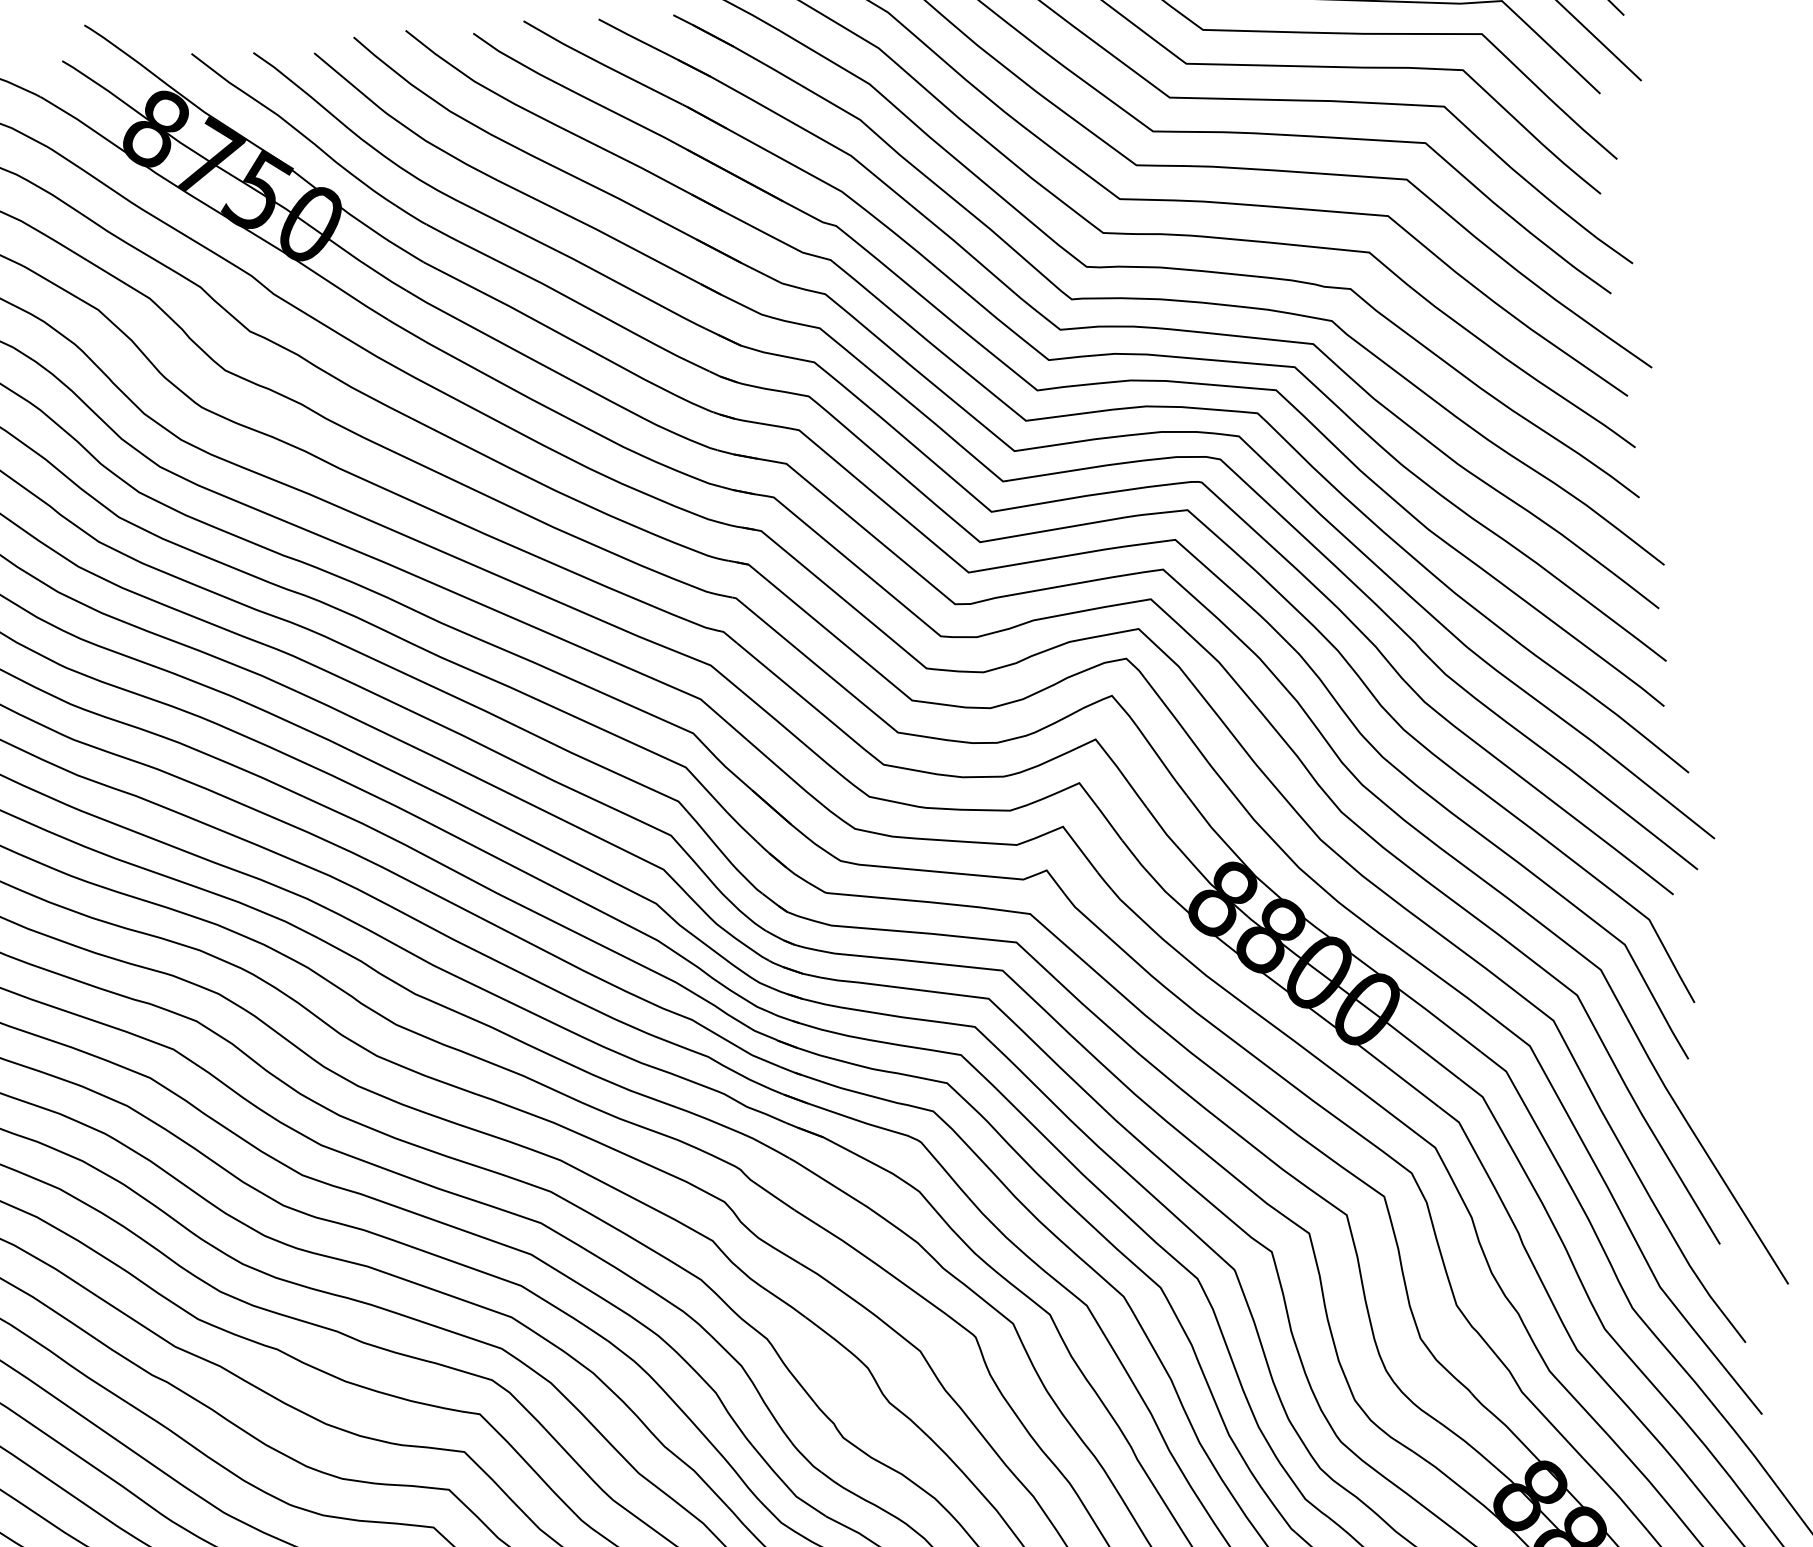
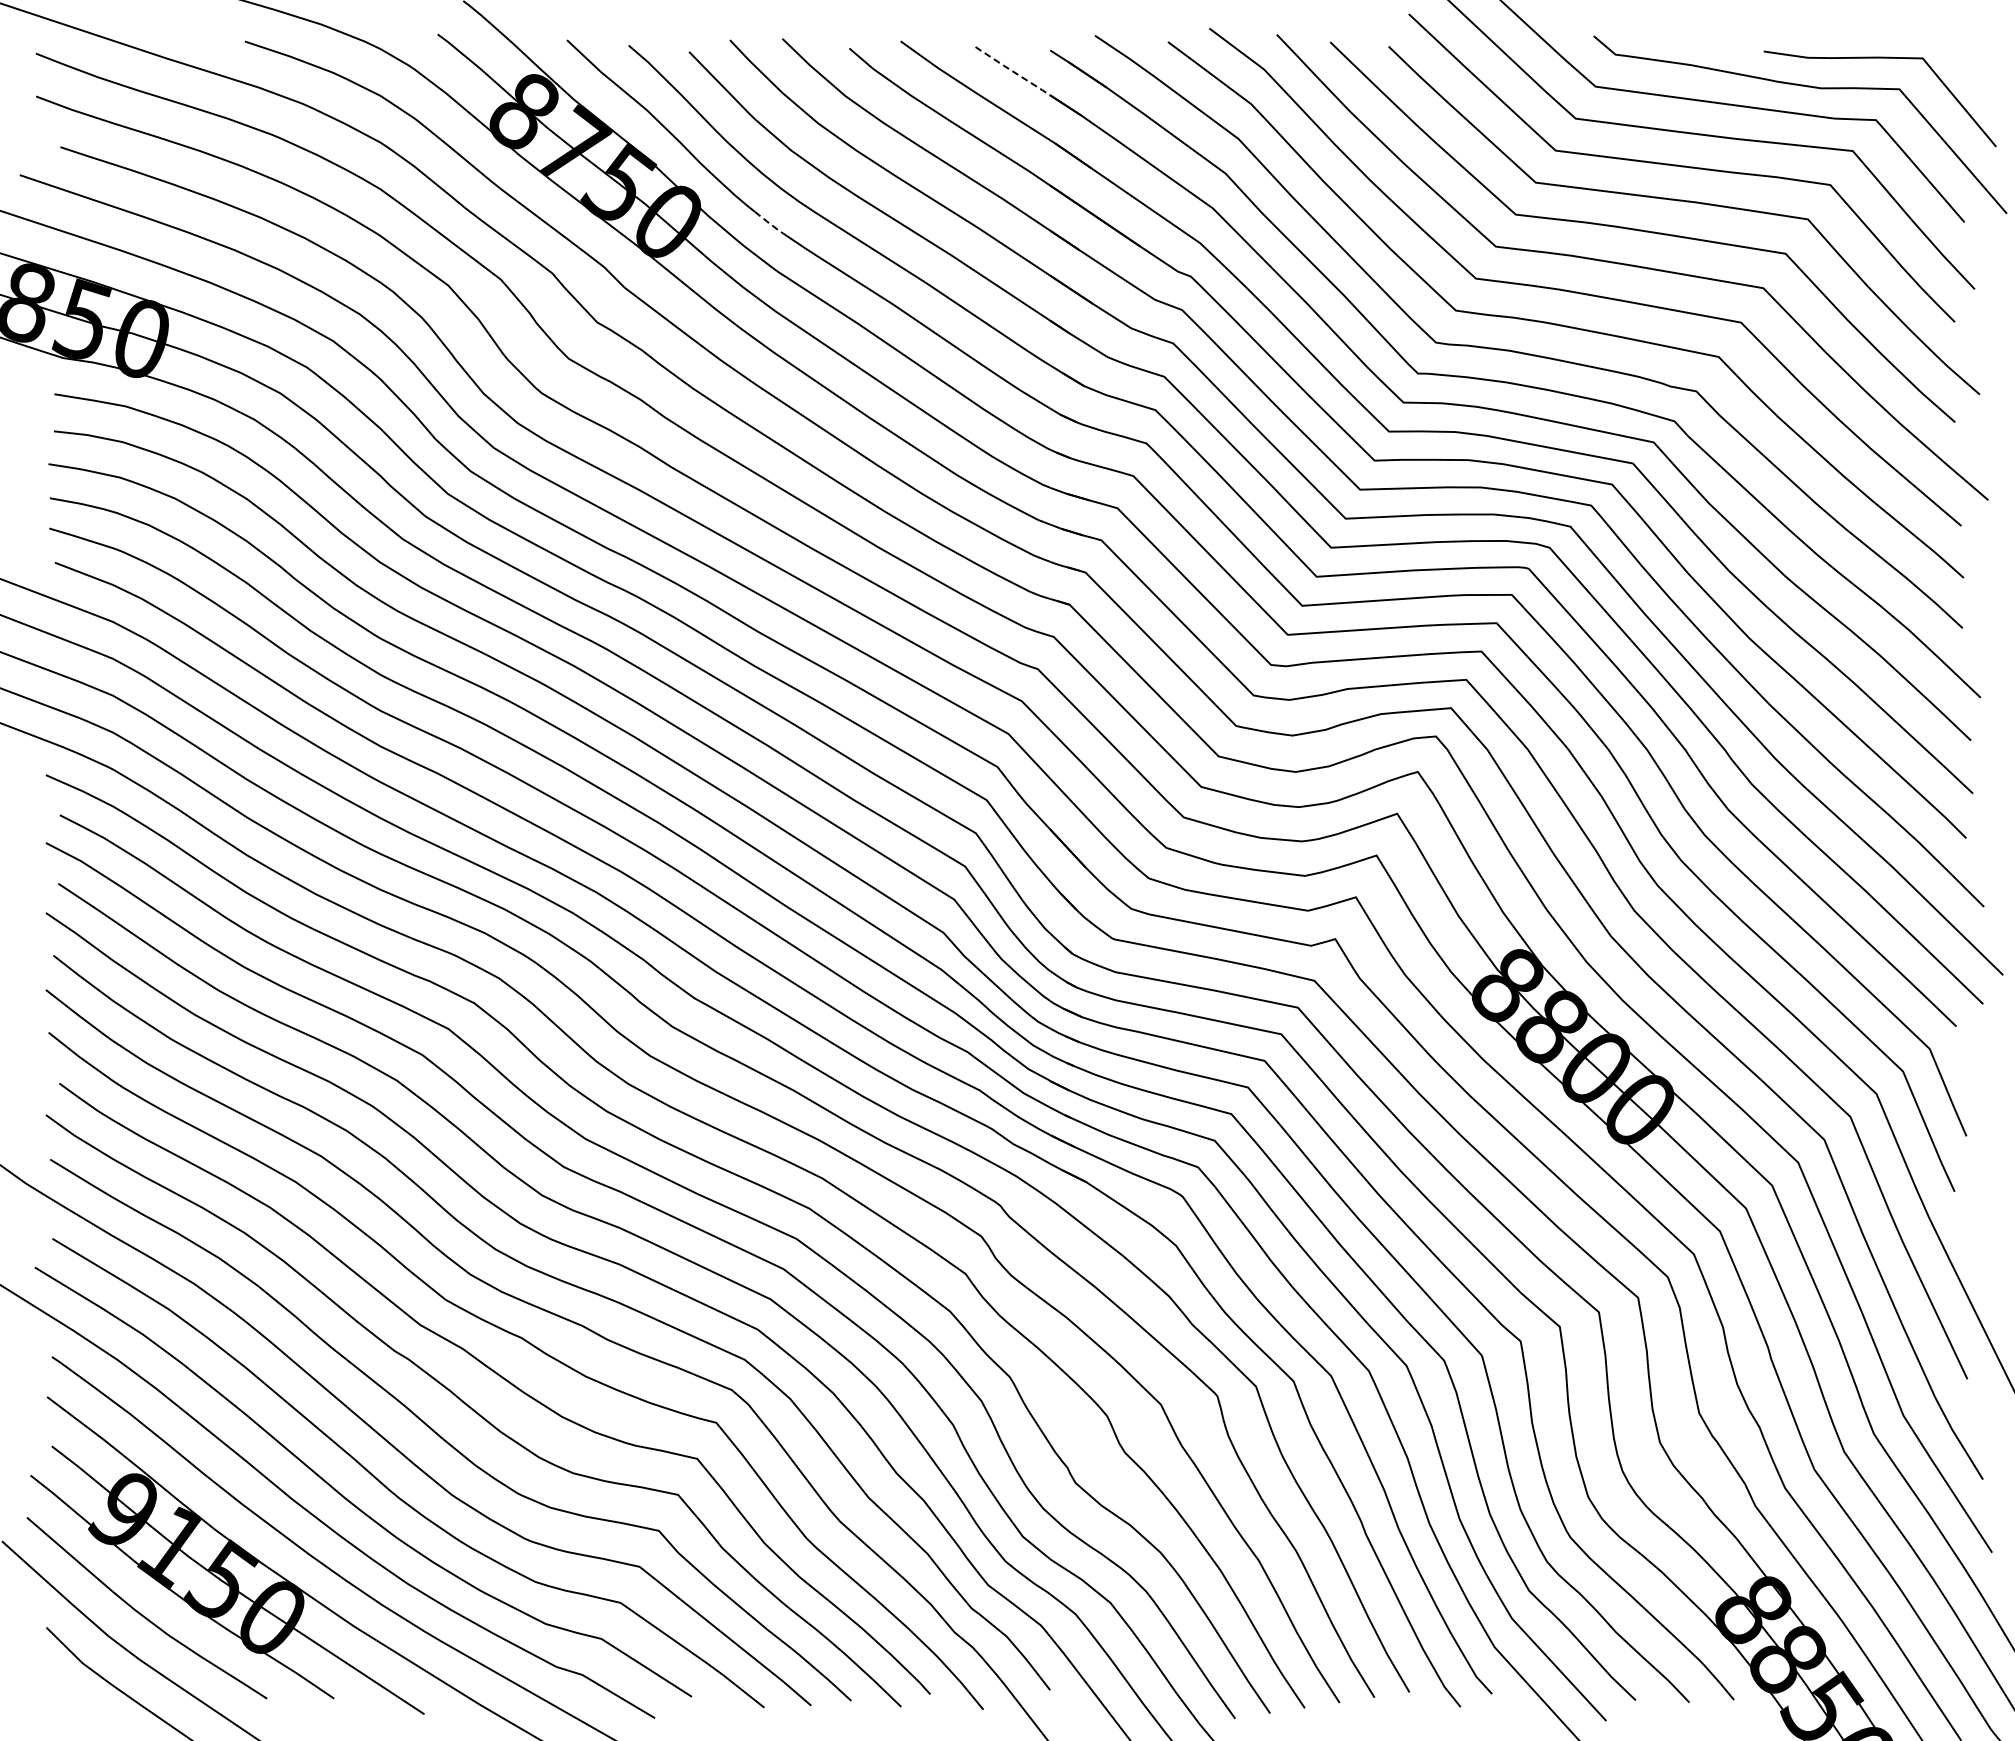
line: (638, 39) -> (1013, 71), solid -> dashed
line: (411, 215) -> (769, 223), solid -> dashed

